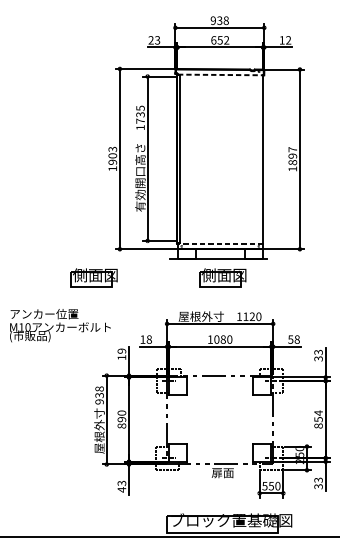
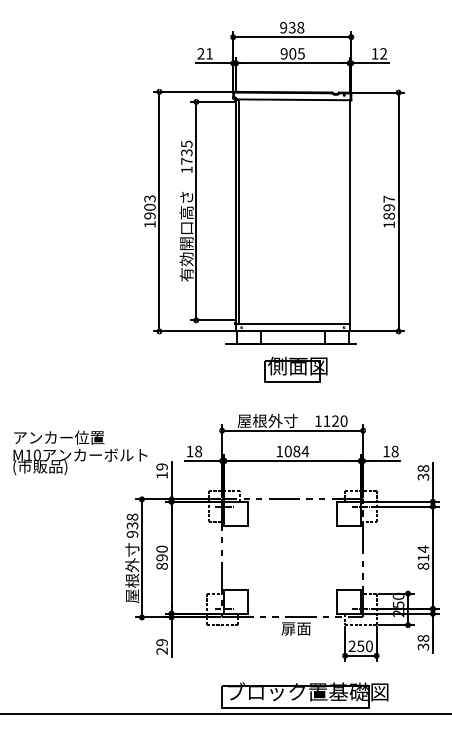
text: (157, 40) -> (209, 53), 23 -> 21
text: (220, 40) -> (292, 53), 652 -> 905
line: (221, 74) -> (294, 99), dashed -> solid
line: (220, 244) -> (292, 324), dashed -> solid
part: (93, 277) -> (124, 369), removed
text: (60, 325) -> (80, 452), moved
text: (229, 339) -> (305, 451), 1080 -> 1084
text: (290, 339) -> (386, 451), 58 -> 18
text: (317, 352) -> (422, 468), 33 -> 38
text: (318, 419) -> (423, 557), 854 -> 814
text: (317, 479) -> (422, 637), 33 -> 38
text: (264, 486) -> (351, 646), 550 -> 250
text: (121, 487) -> (161, 647), 43 -> 29

